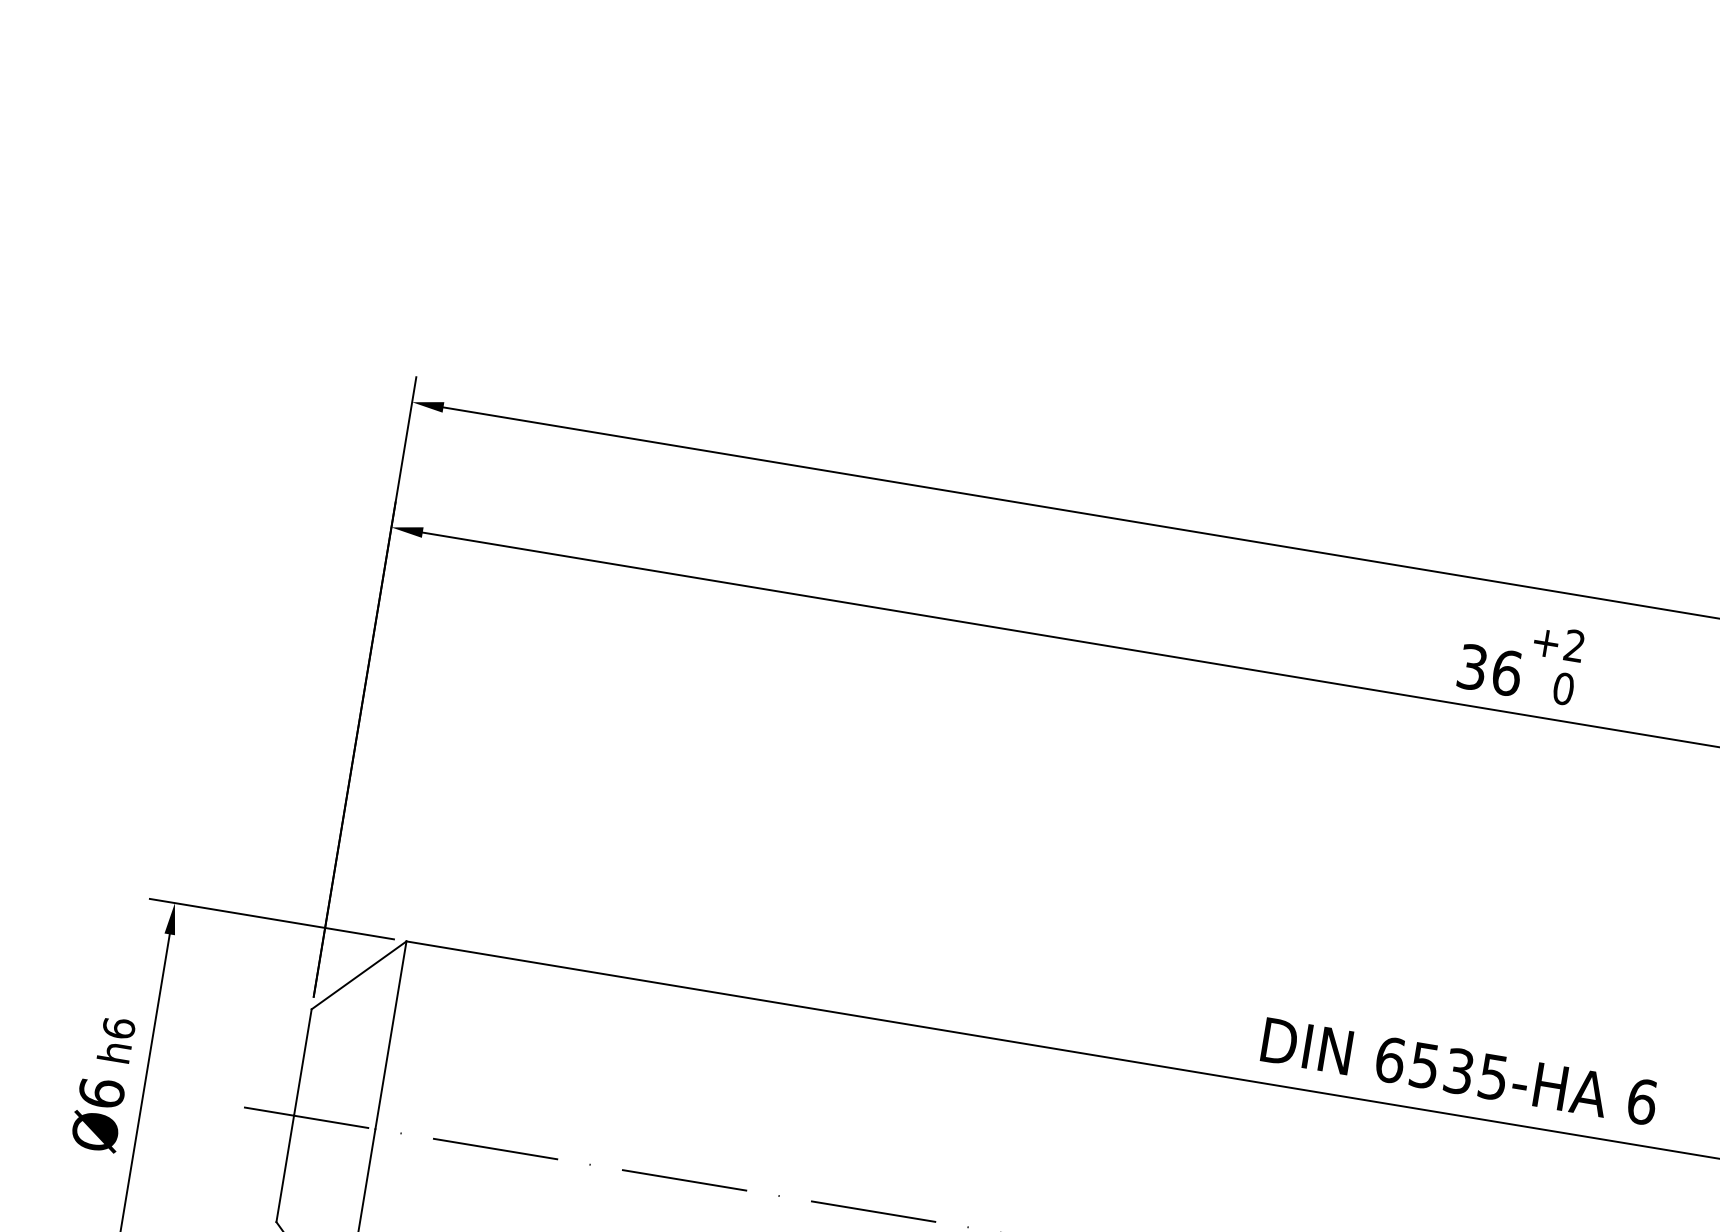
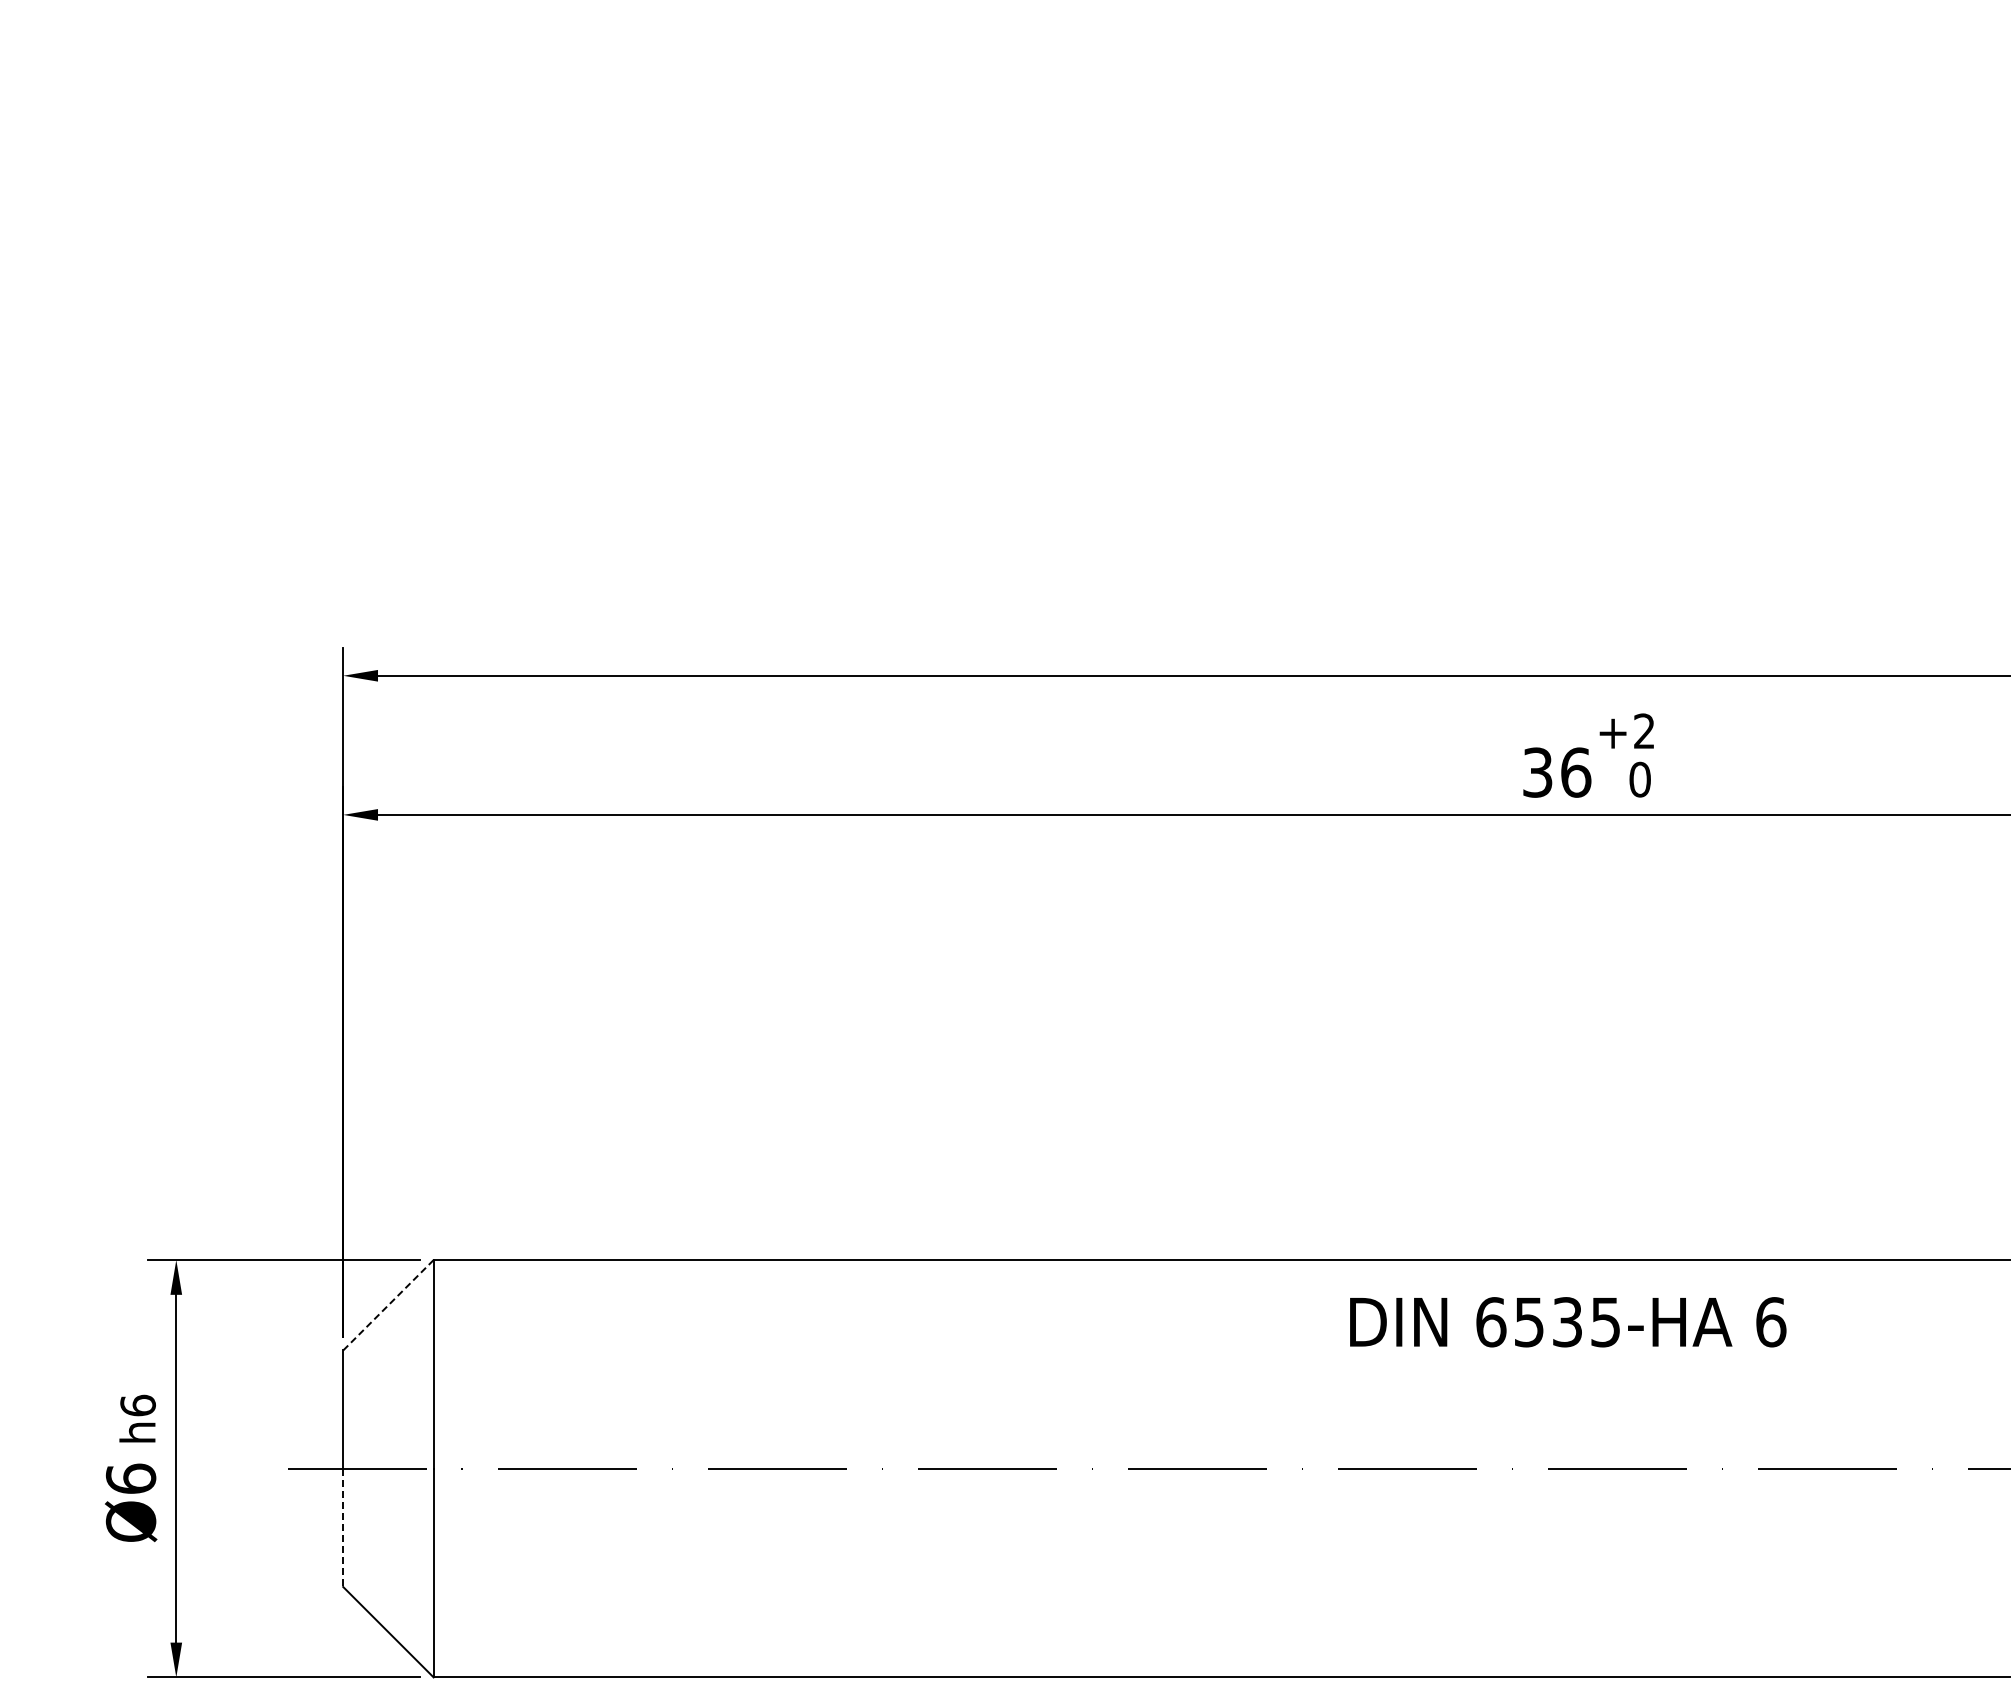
line: (359, 975) -> (388, 1305), solid -> dashed
text: (1459, 1071) -> (1568, 1322), moved
line: (285, 1169) -> (343, 1528), solid -> dashed

